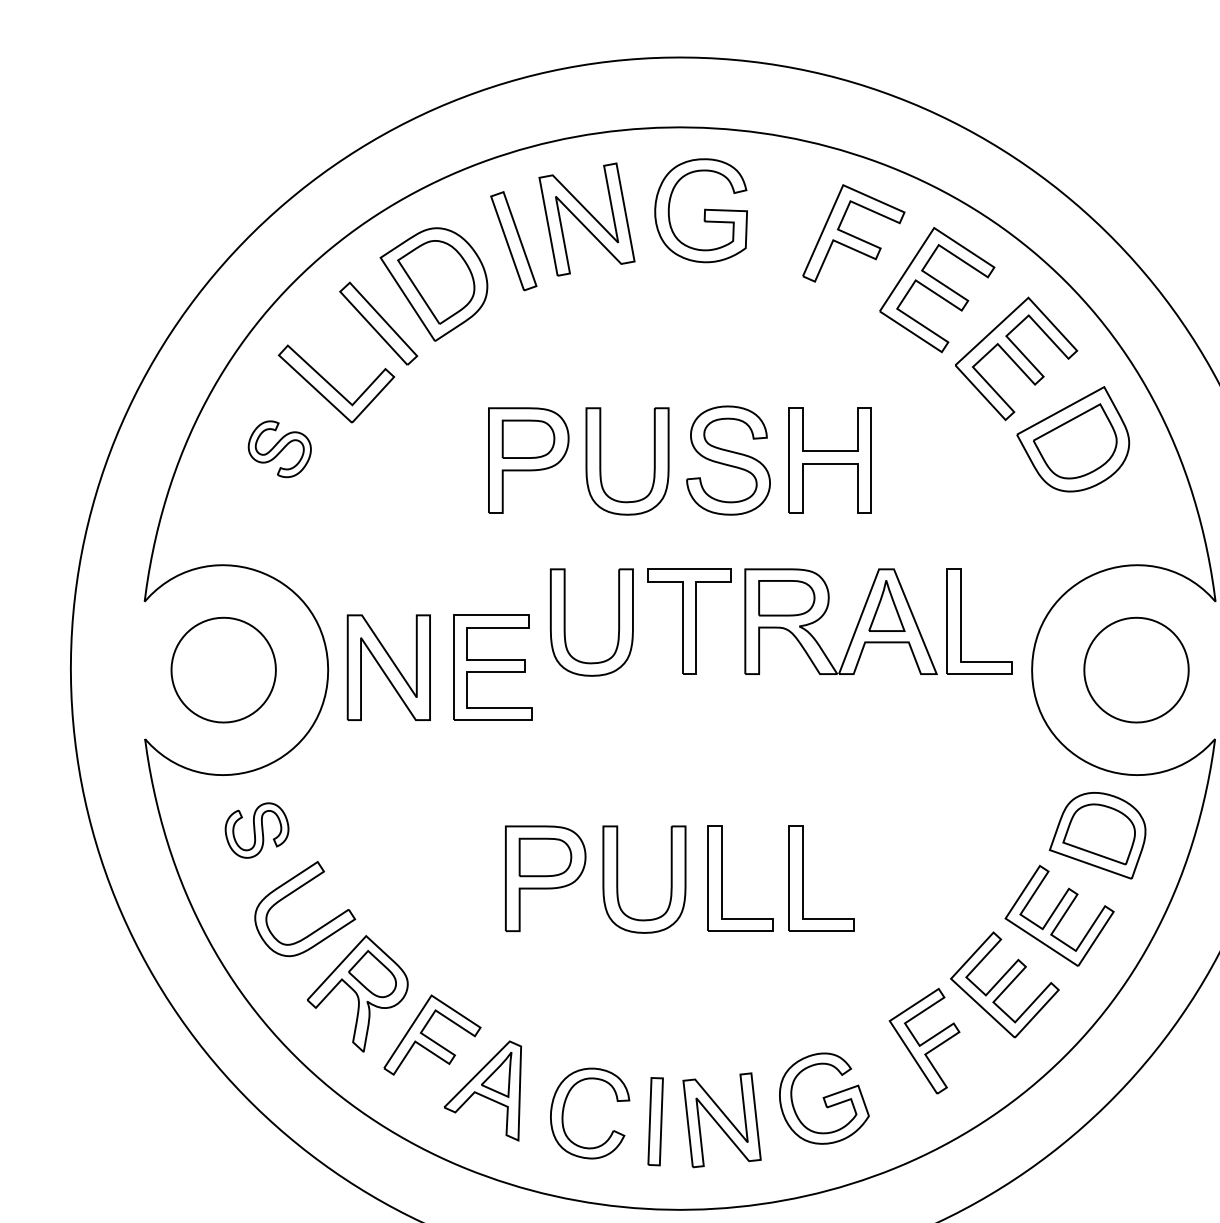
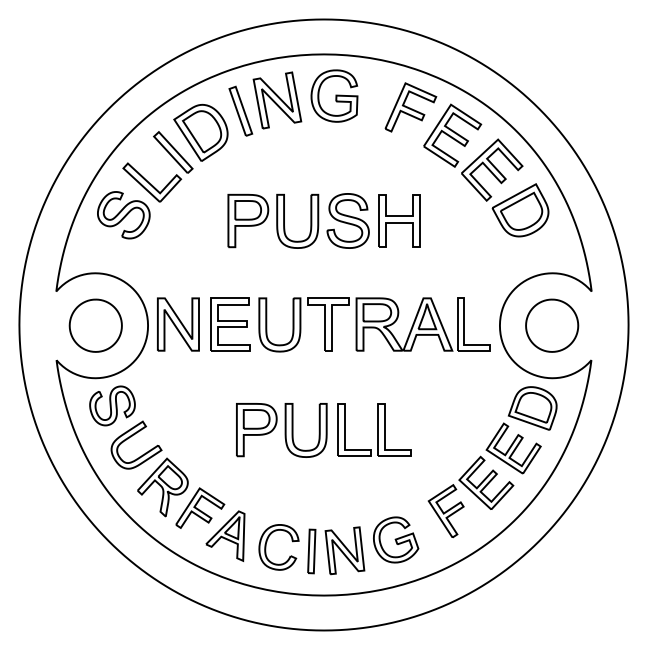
part: (279, 449) -> (123, 215), size x1.67
part: (781, 621) -> (374, 324), moved
part: (257, 829) -> (112, 405), size x1.43

